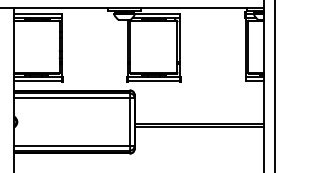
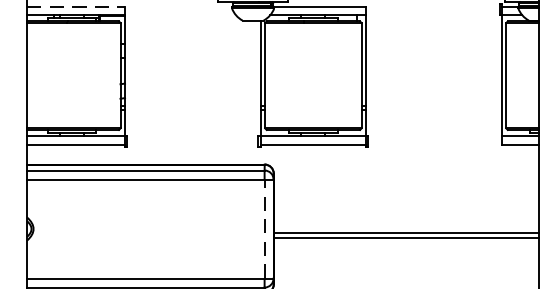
line: (38, 13) -> (76, 6), solid -> dashed
line: (130, 121) -> (265, 227), solid -> dashed

